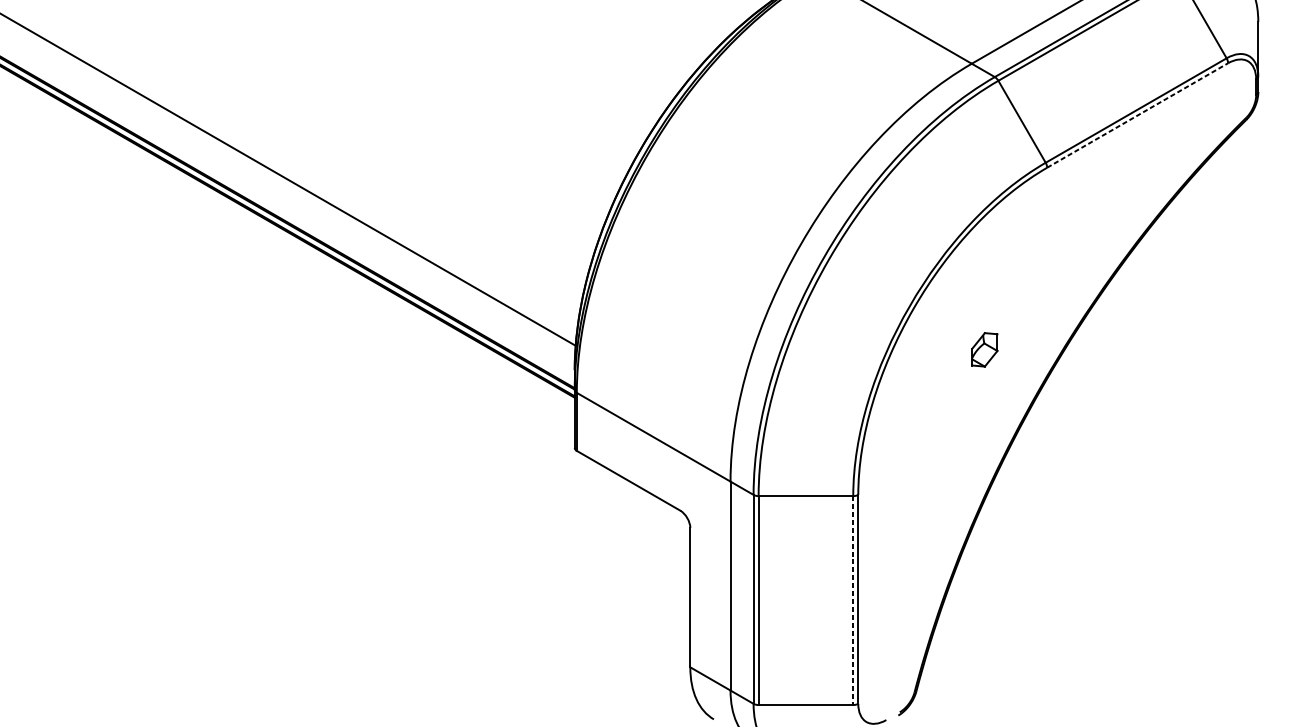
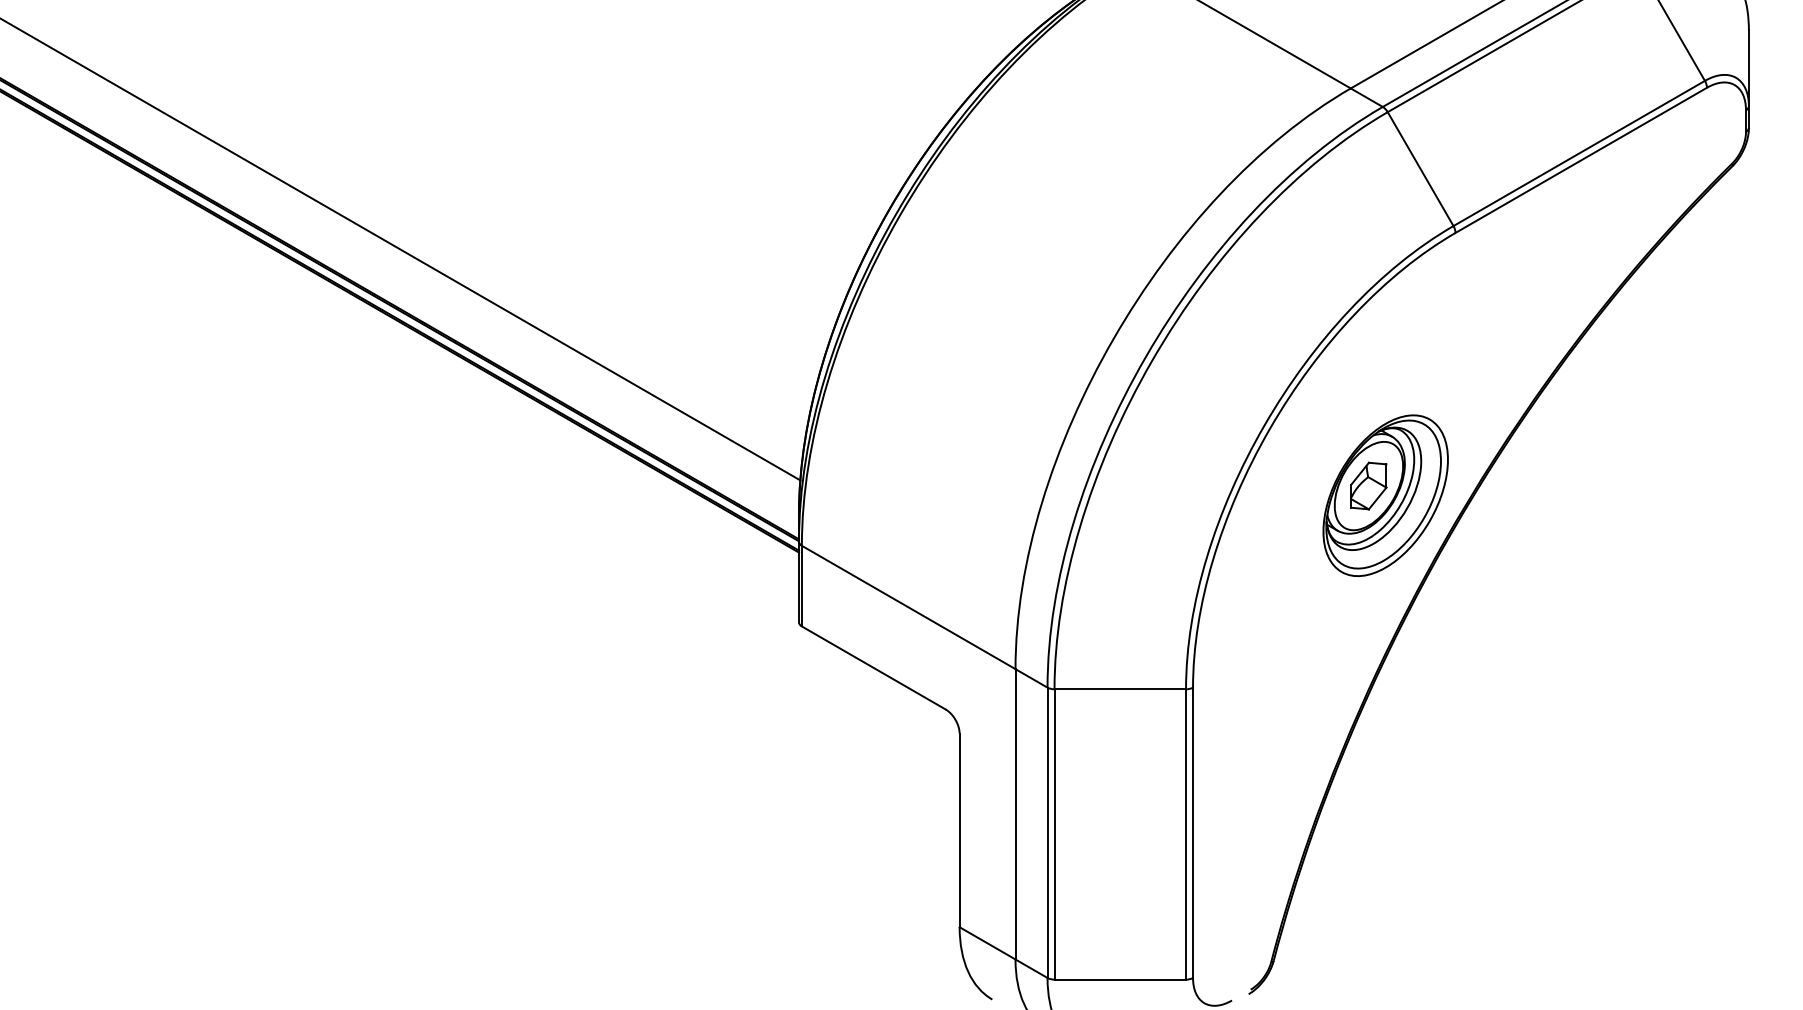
line: (1137, 115) -> (1581, 160), dashed -> solid
part: (996, 356) -> (1385, 495), added
line: (853, 600) -> (1186, 834), dashed -> solid

